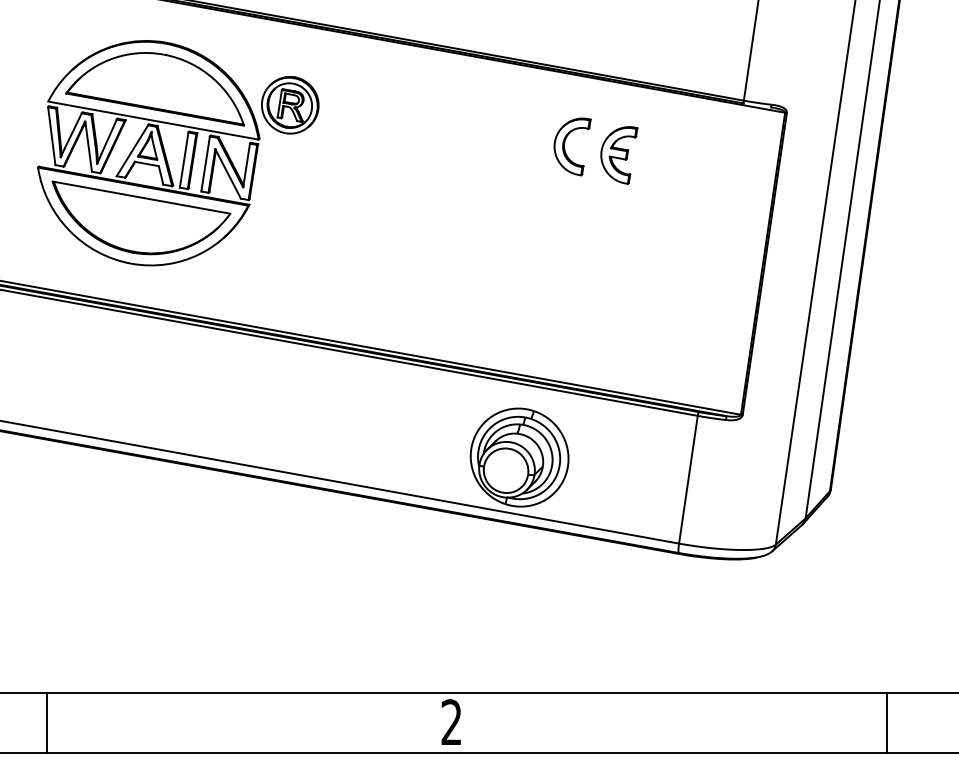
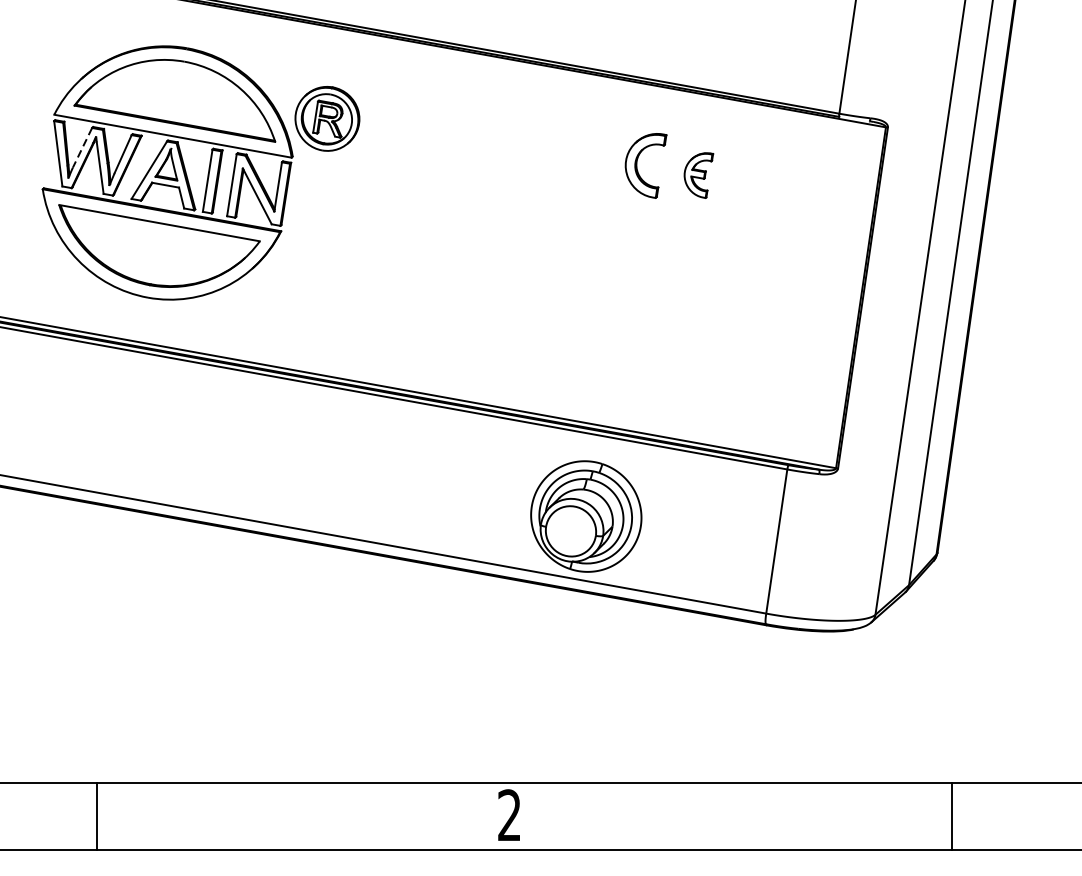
line: (73, 131) -> (82, 148), solid -> dashed
part: (619, 155) -> (699, 175), size x0.7
line: (46, 722) -> (96, 815), moved
line: (887, 722) -> (951, 815), moved

